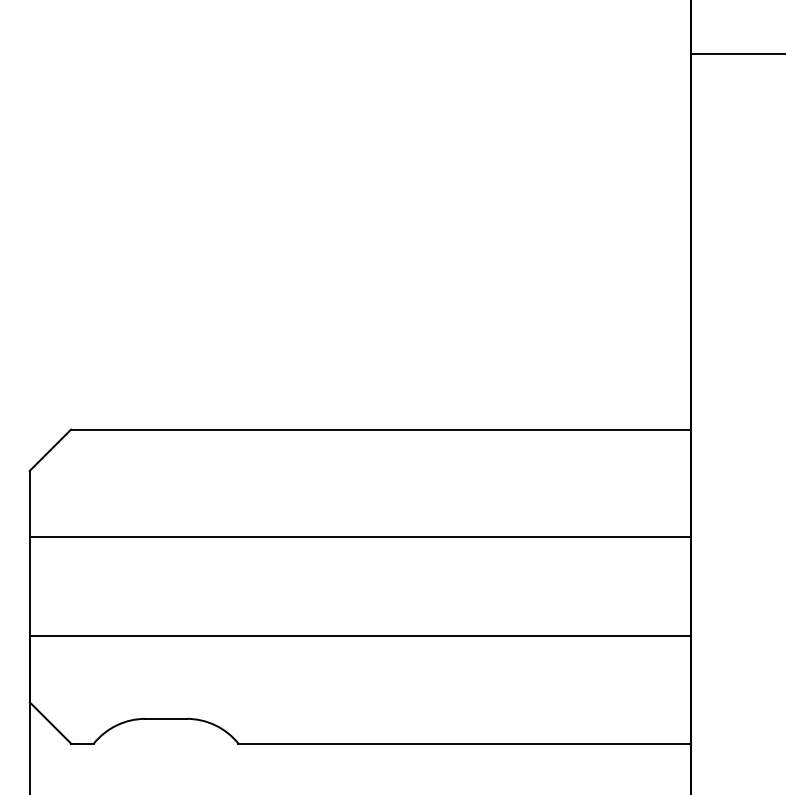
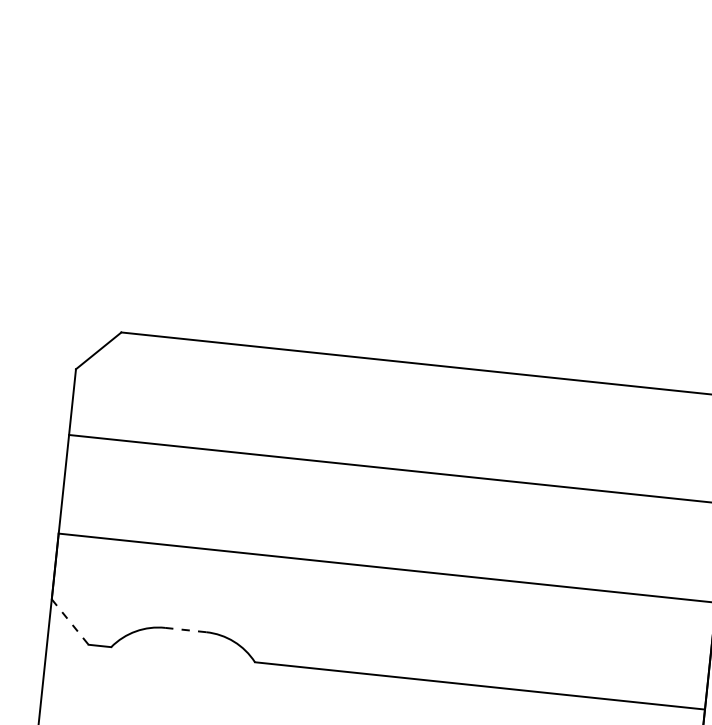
line: (166, 718) -> (186, 629), solid -> dashed
line: (50, 723) -> (70, 622), solid -> dashed

